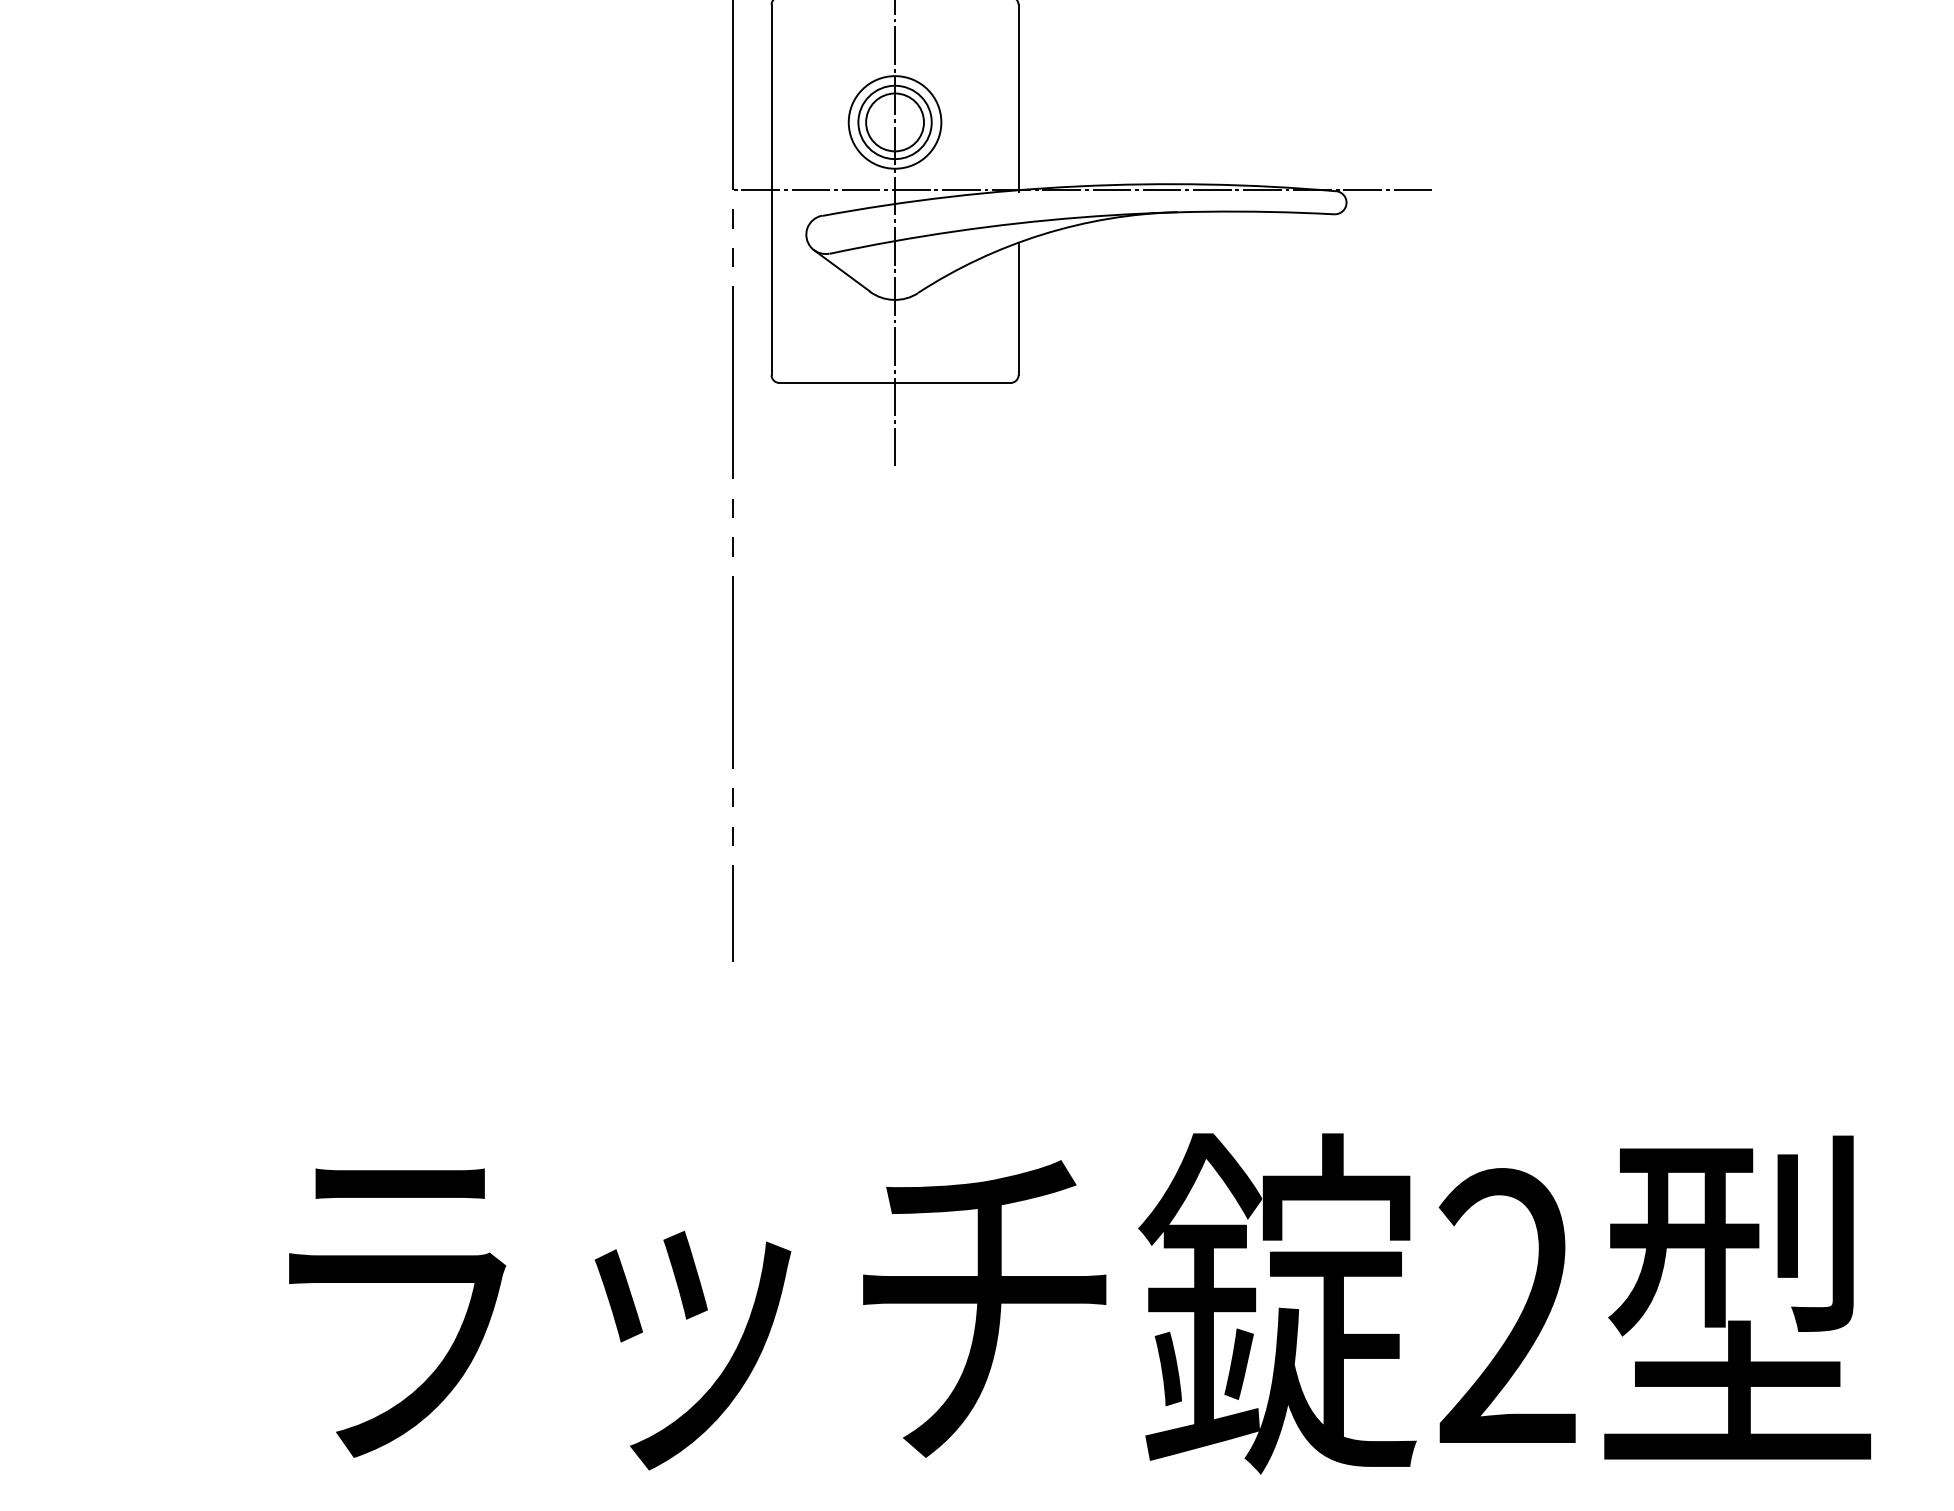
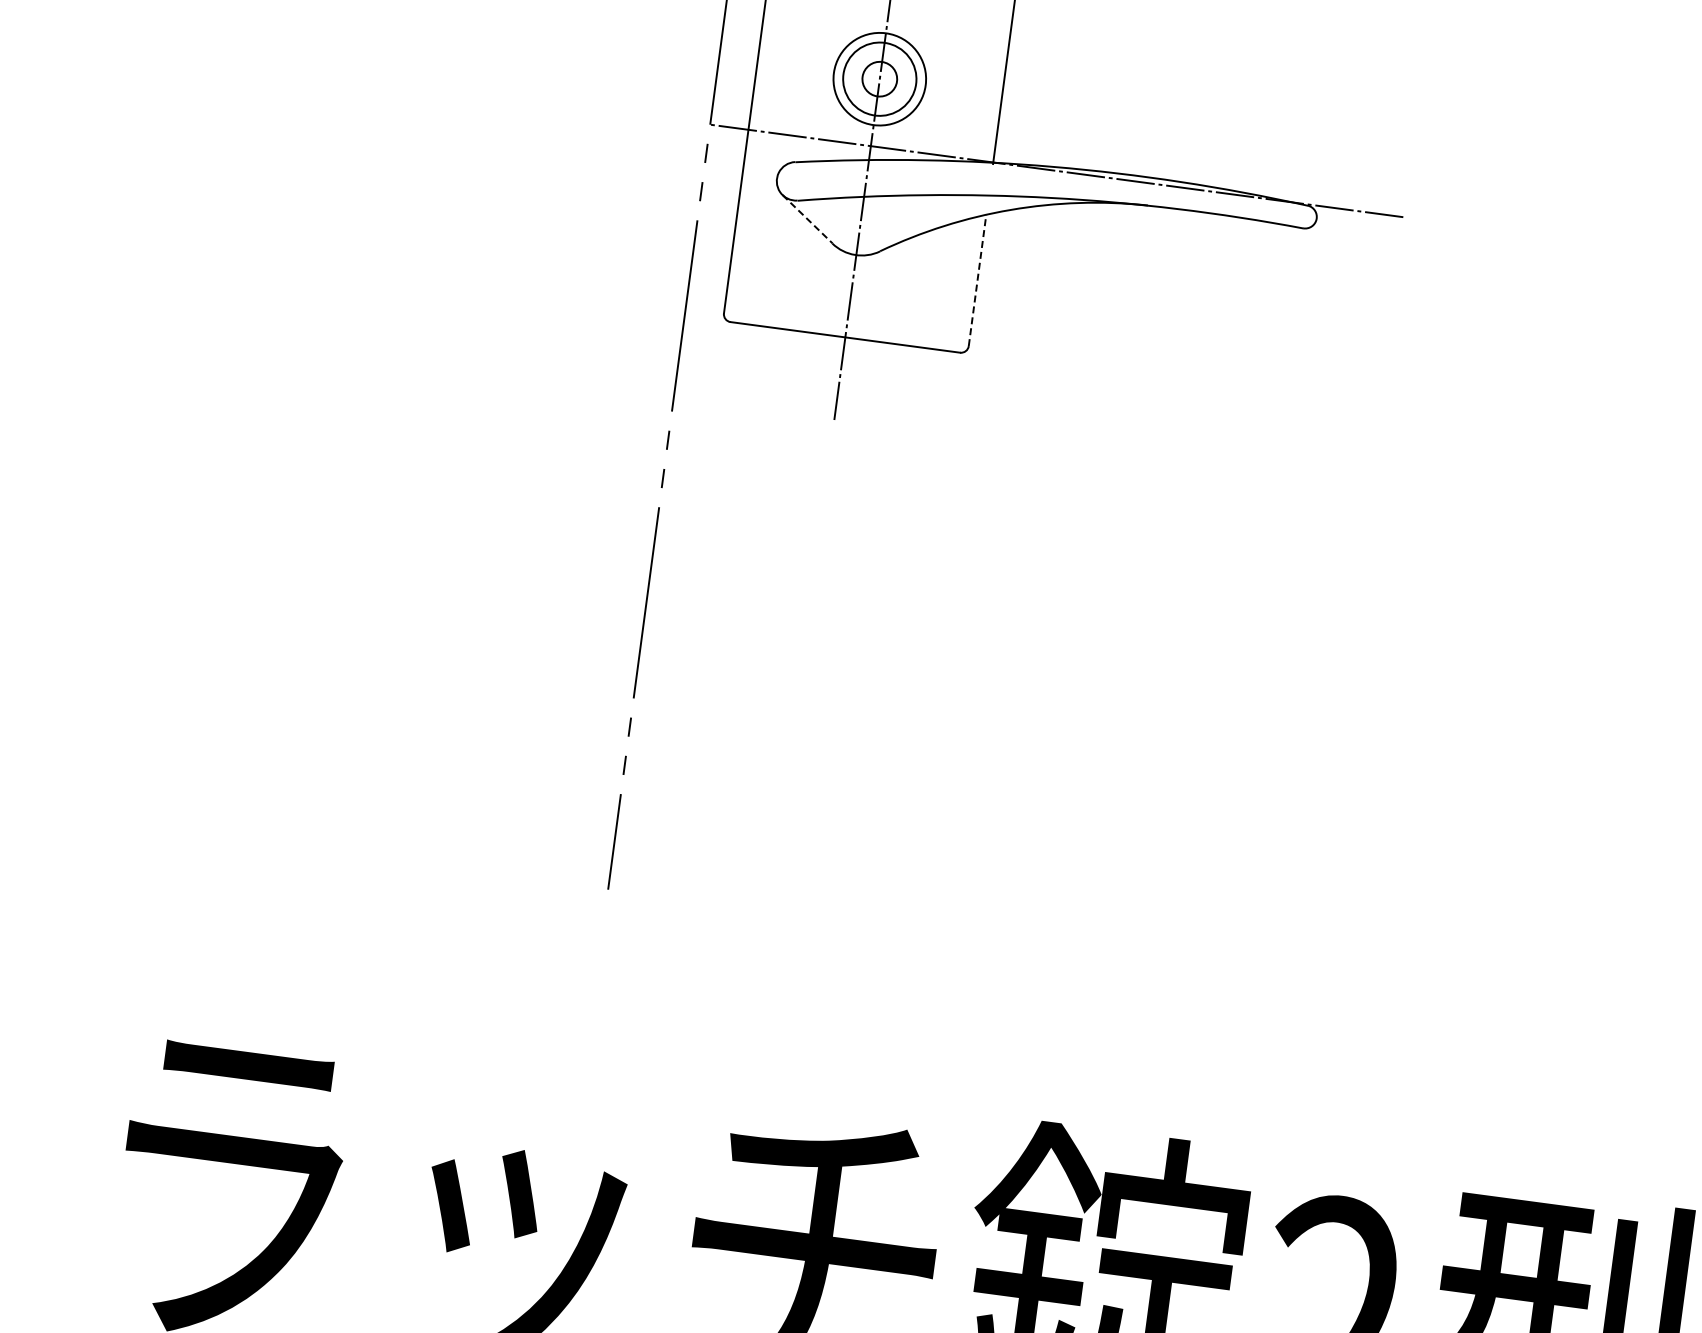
circle: (895, 122) -> (880, 79), size x0.6
line: (842, 270) -> (808, 219), solid -> dashed
line: (1018, 308) -> (977, 279), solid -> dashed

